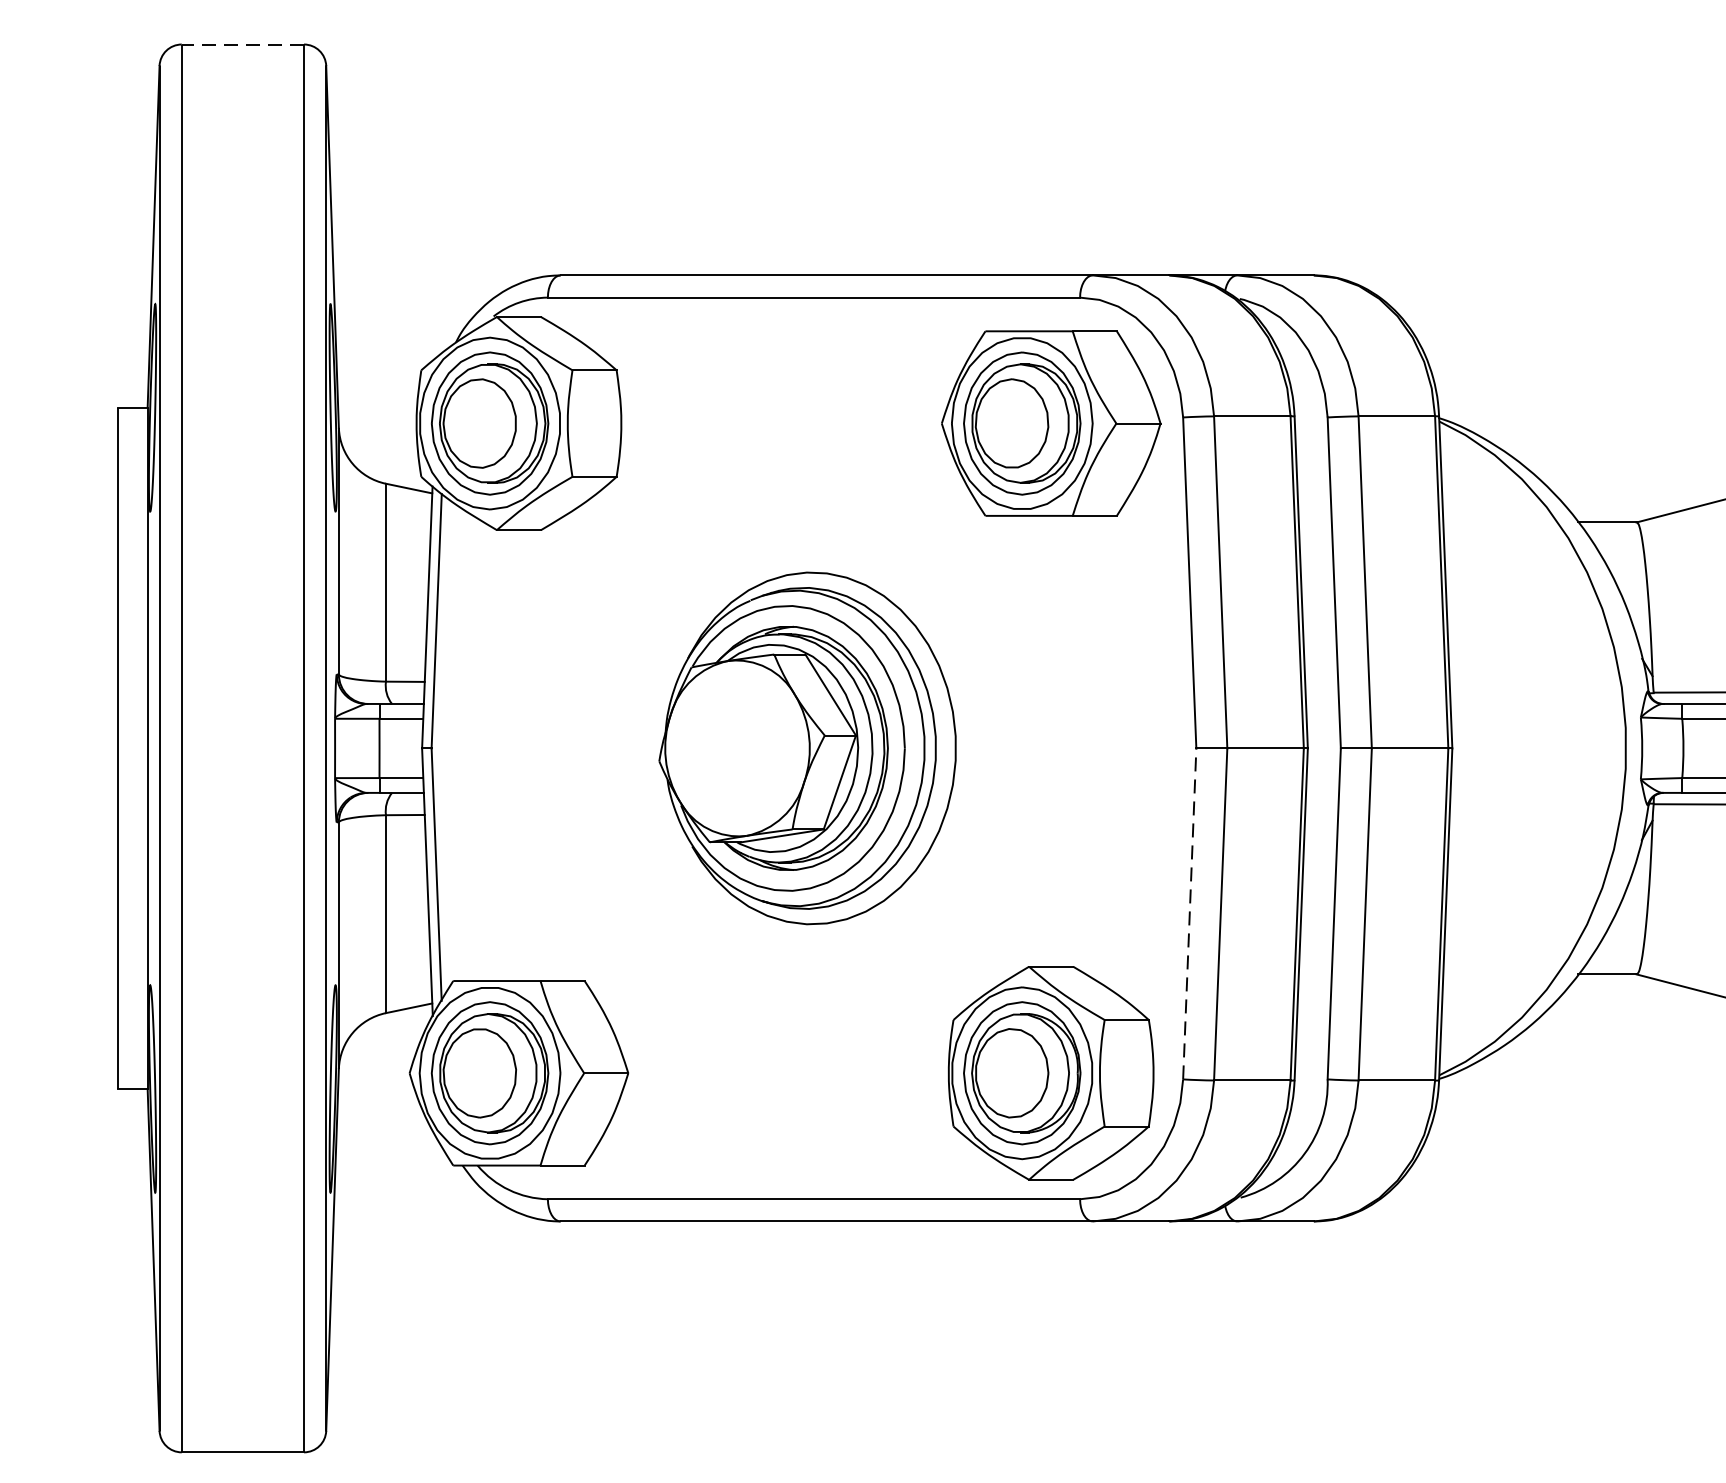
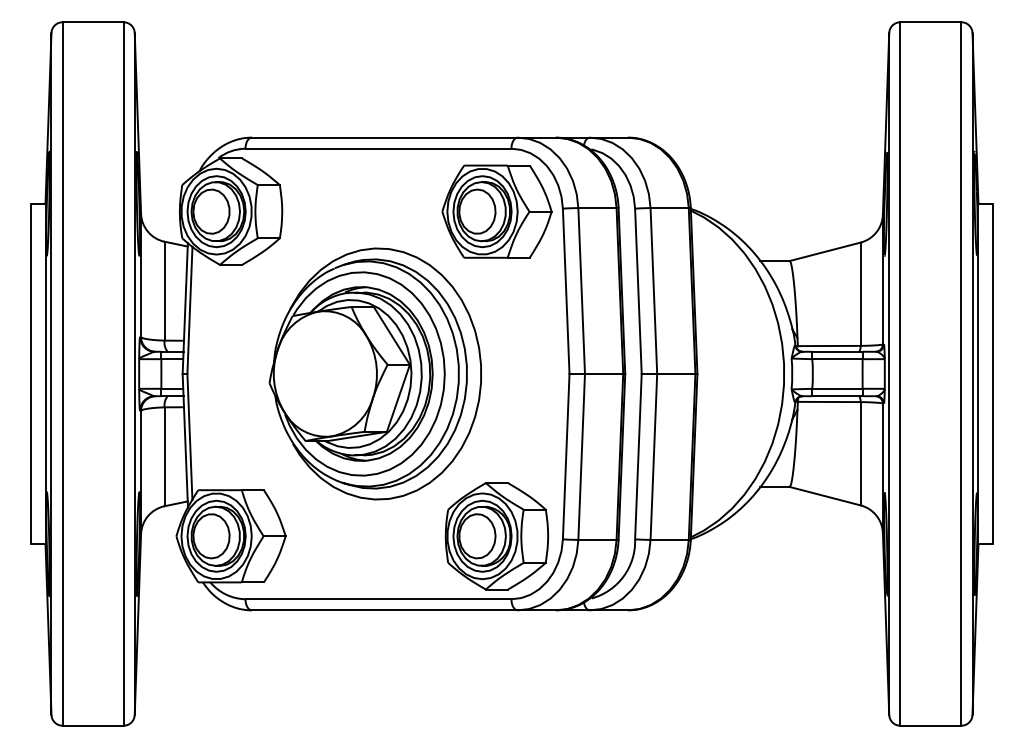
line: (243, 44) -> (93, 22), dashed -> solid
part: (806, 747) -> (374, 373), size x1.43
line: (1190, 913) -> (566, 456), dashed -> solid

